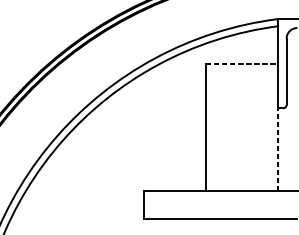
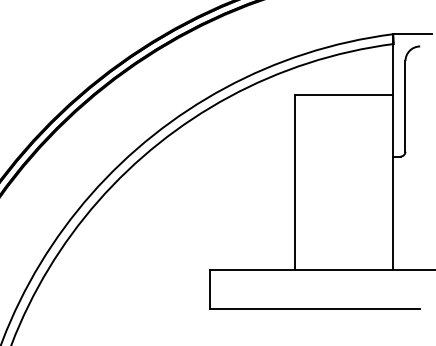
line: (242, 63) -> (344, 95), dashed -> solid
line: (277, 149) -> (393, 213), dashed -> solid

